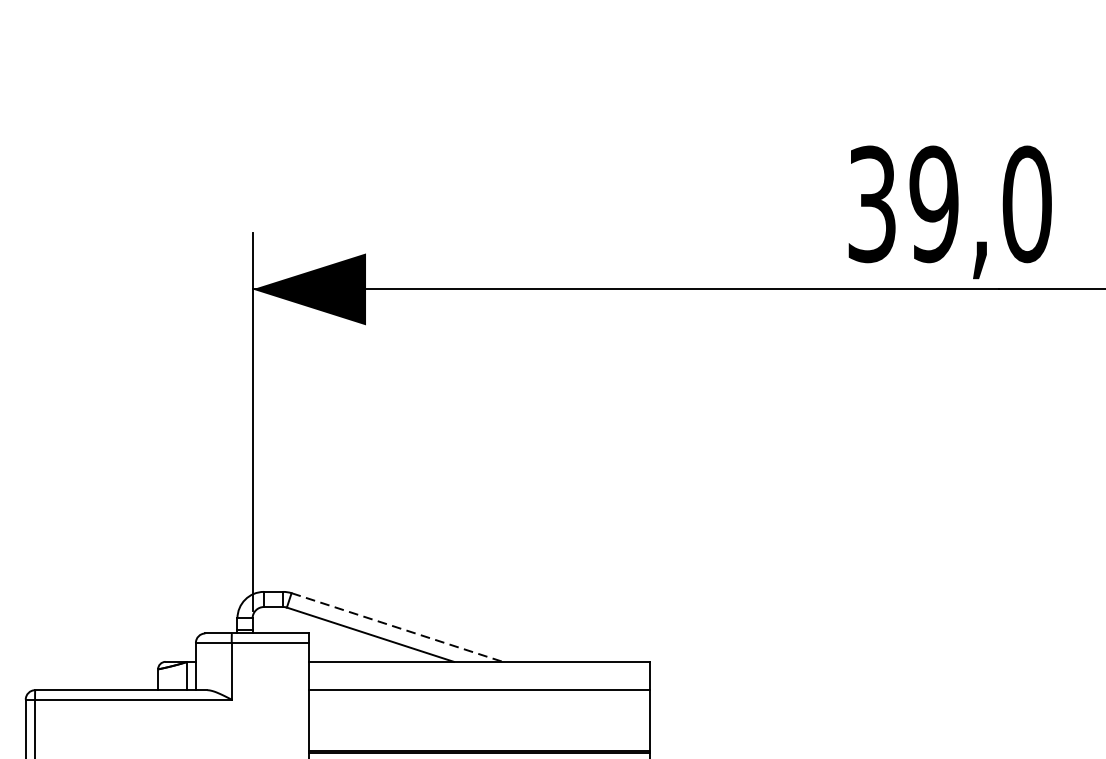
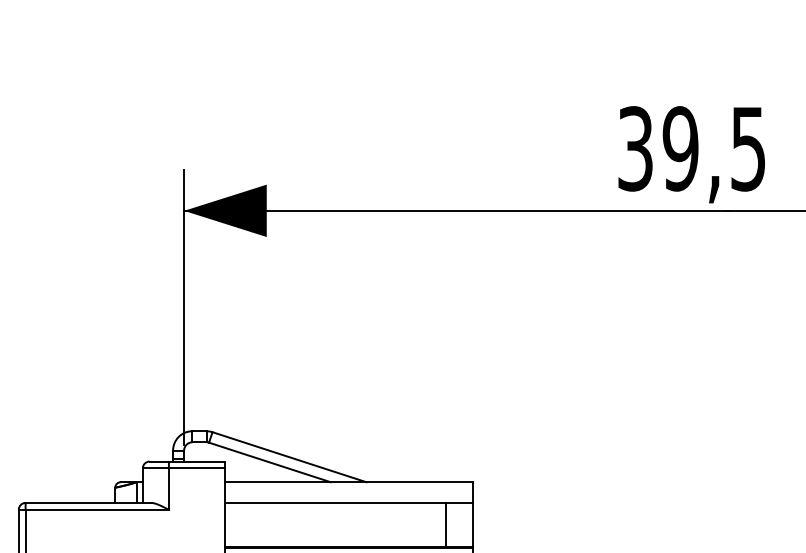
text: (1027, 203) -> (748, 148), 39,0 -> 39,5
line: (397, 627) -> (289, 457), dashed -> solid
line: (612, 719) -> (446, 524), added

